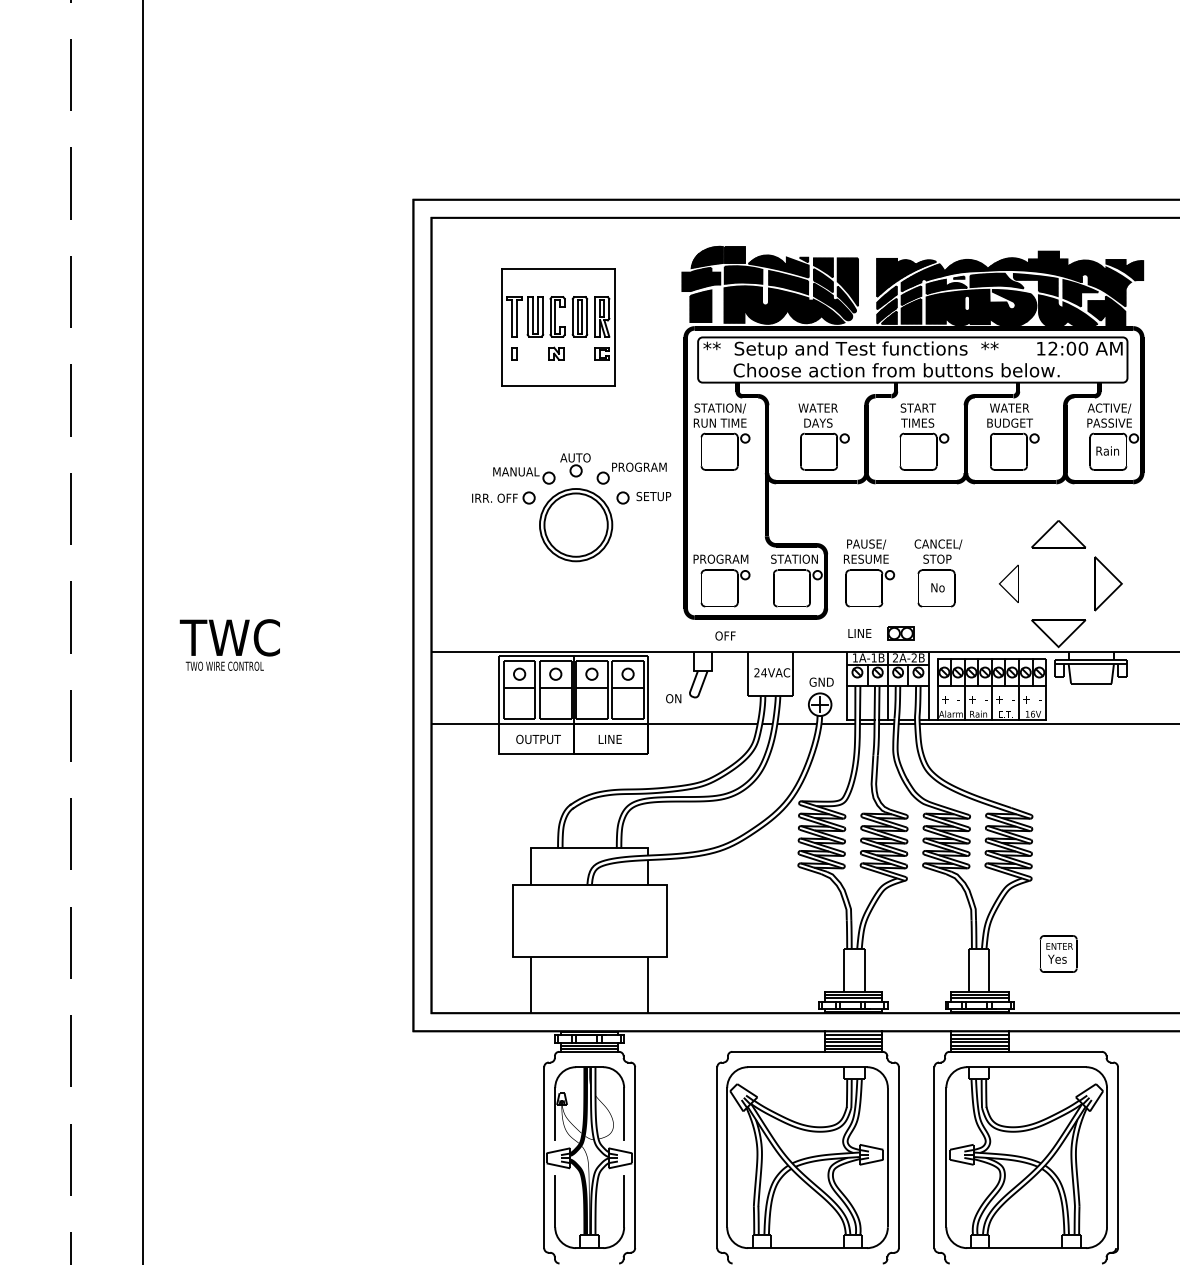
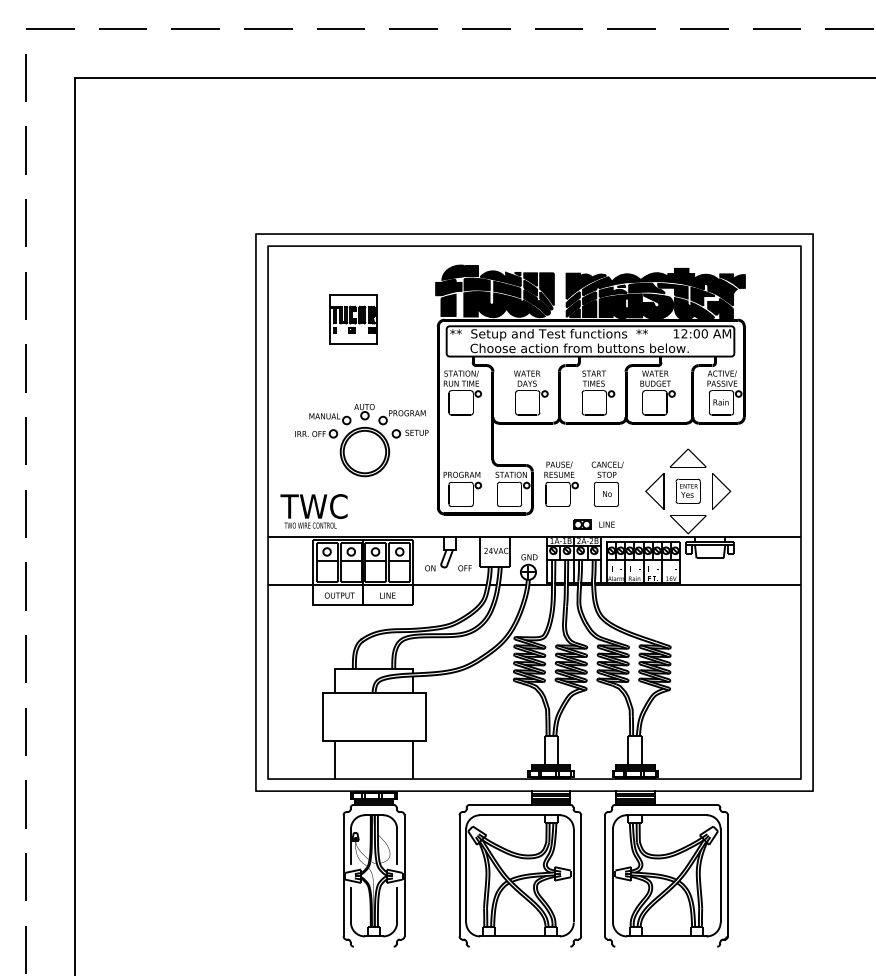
part: (559, 327) -> (353, 319), size x0.62
part: (1008, 584) -> (654, 491), size x1.43
text: (859, 633) -> (606, 524), moved
text: (724, 636) -> (464, 568), moved
text: (229, 645) -> (313, 511), moved
text: (1057, 952) -> (687, 490), moved

